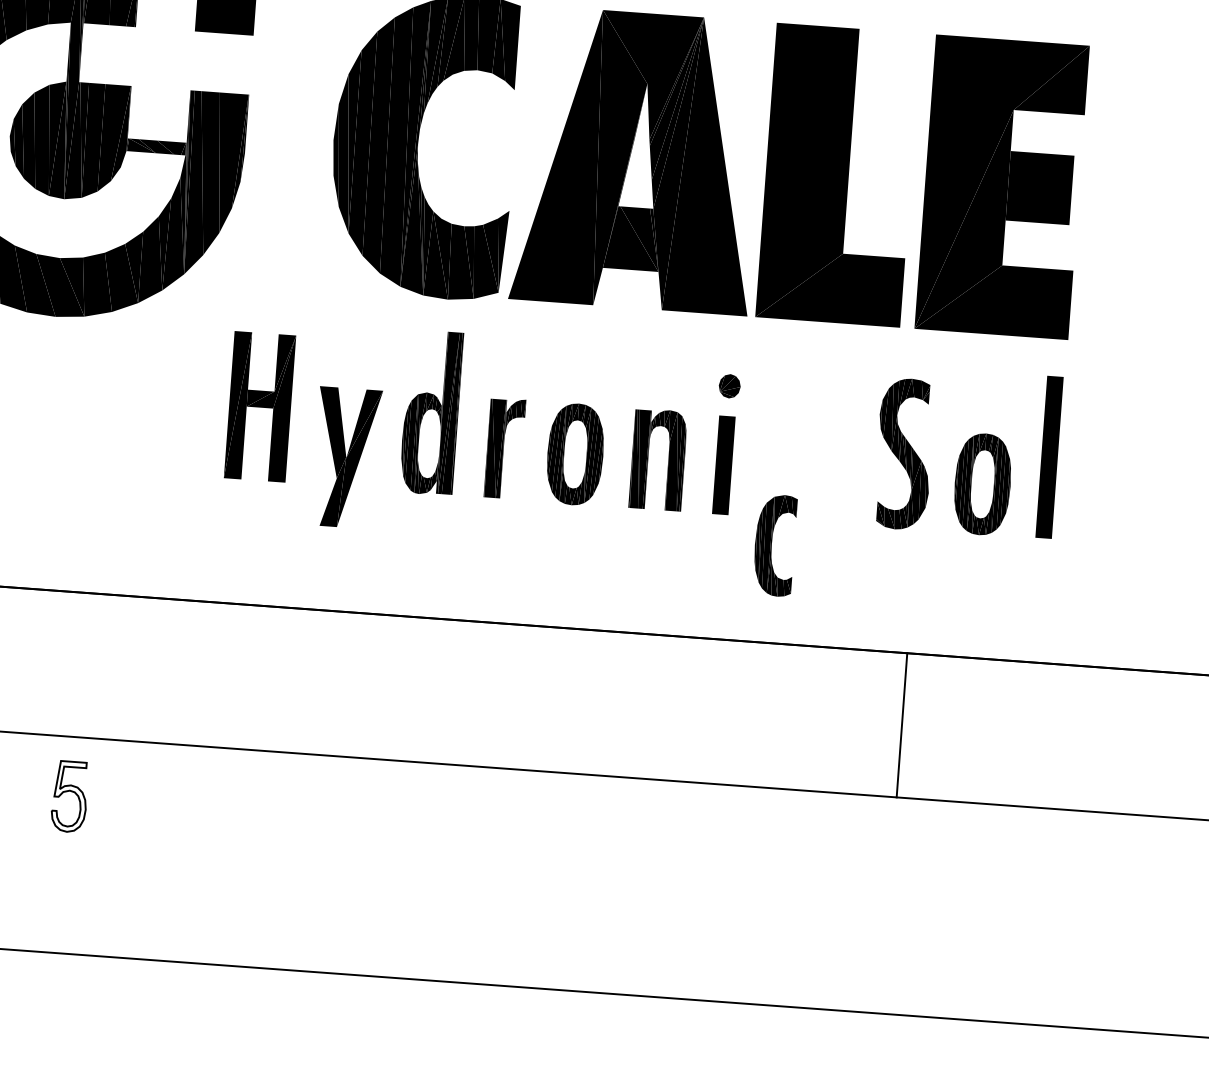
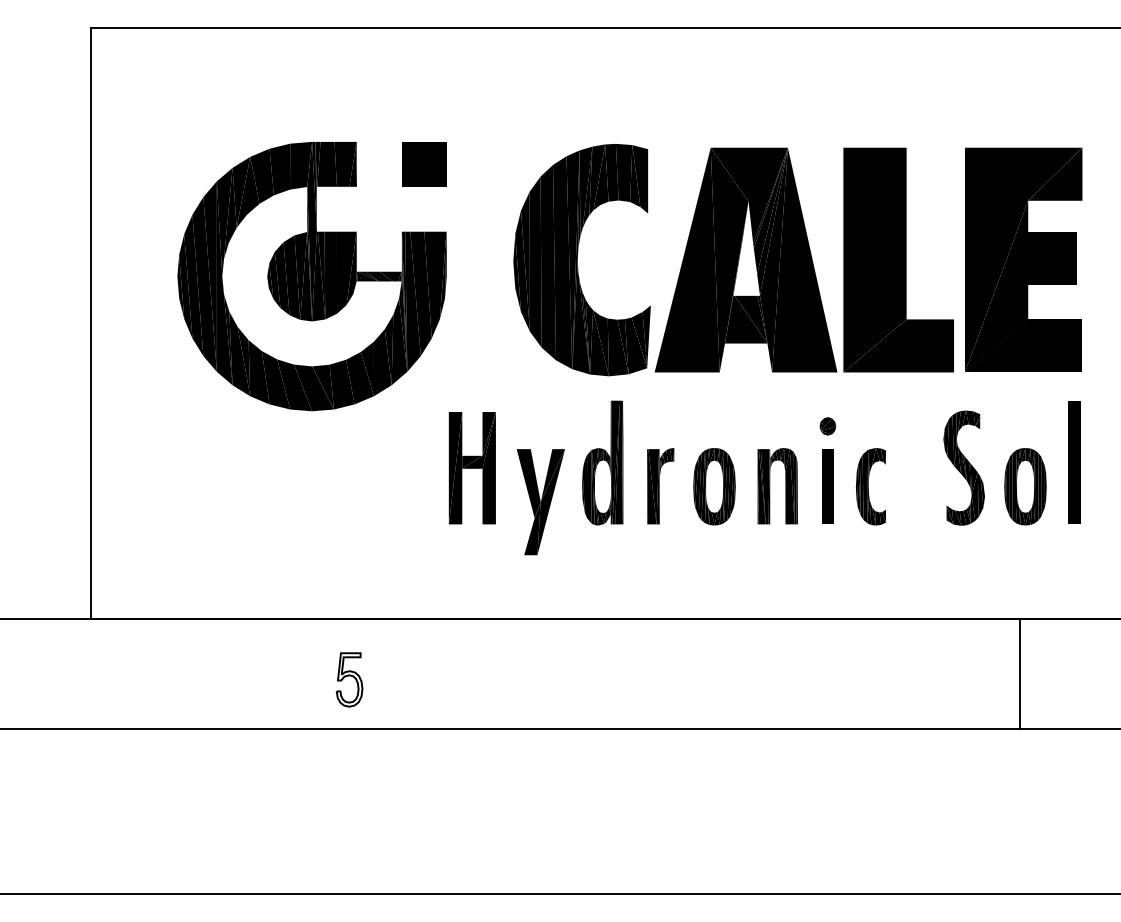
part: (774, 545) -> (870, 486), moved
line: (901, 725) -> (1019, 674), moved
part: (69, 796) -> (349, 679), moved

